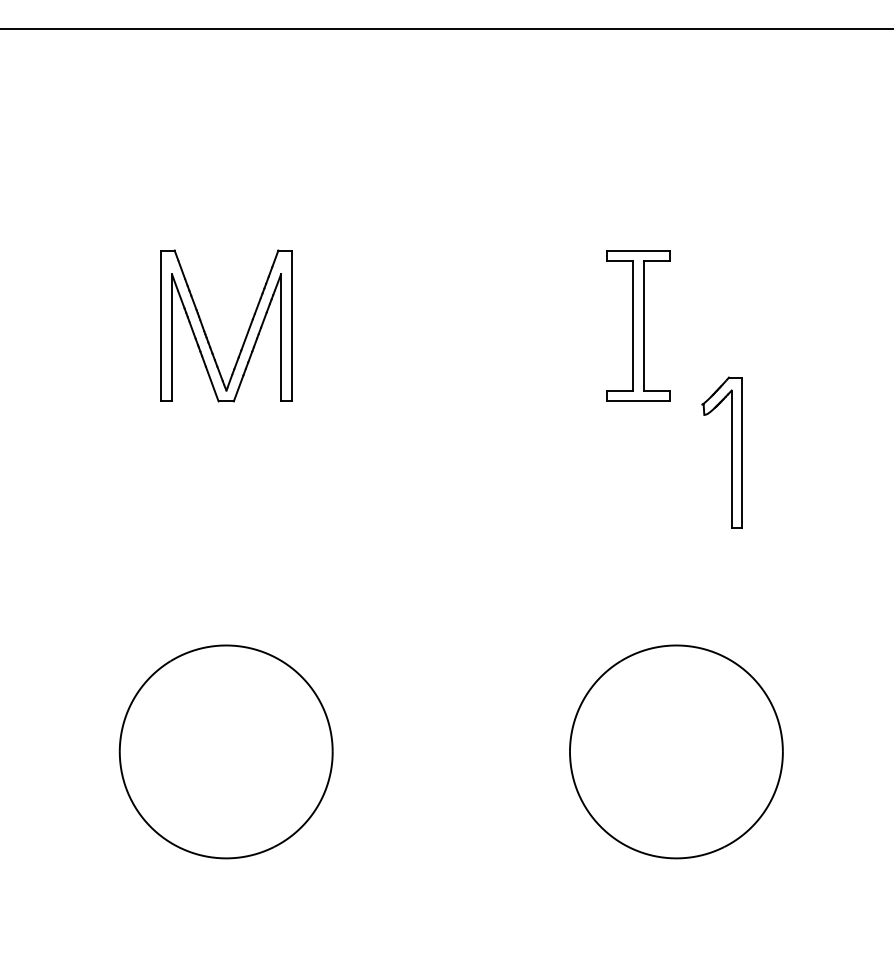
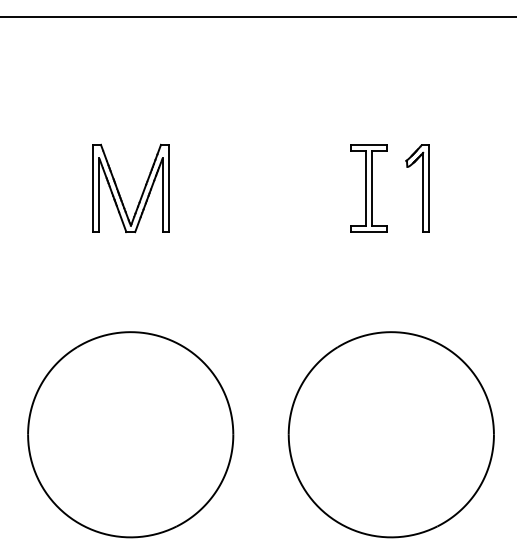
part: (721, 452) -> (417, 188), moved
part: (225, 751) -> (130, 434), size x1.67
part: (675, 751) -> (390, 434), size x1.67

